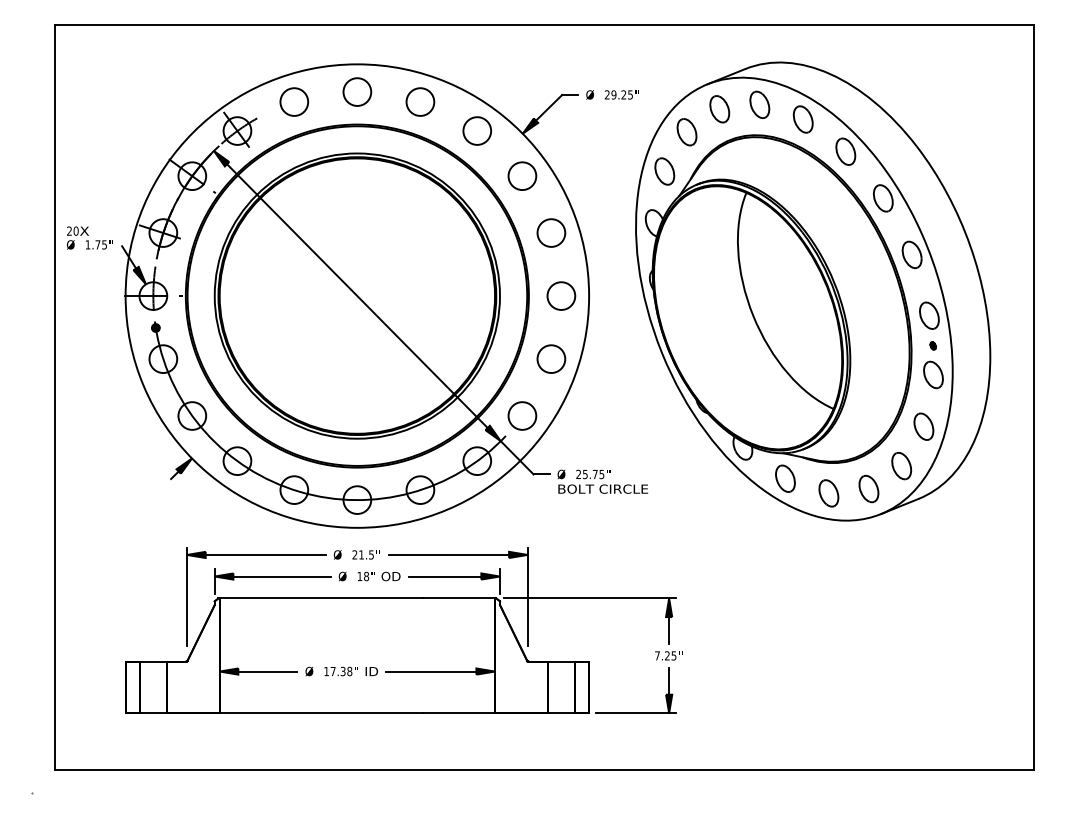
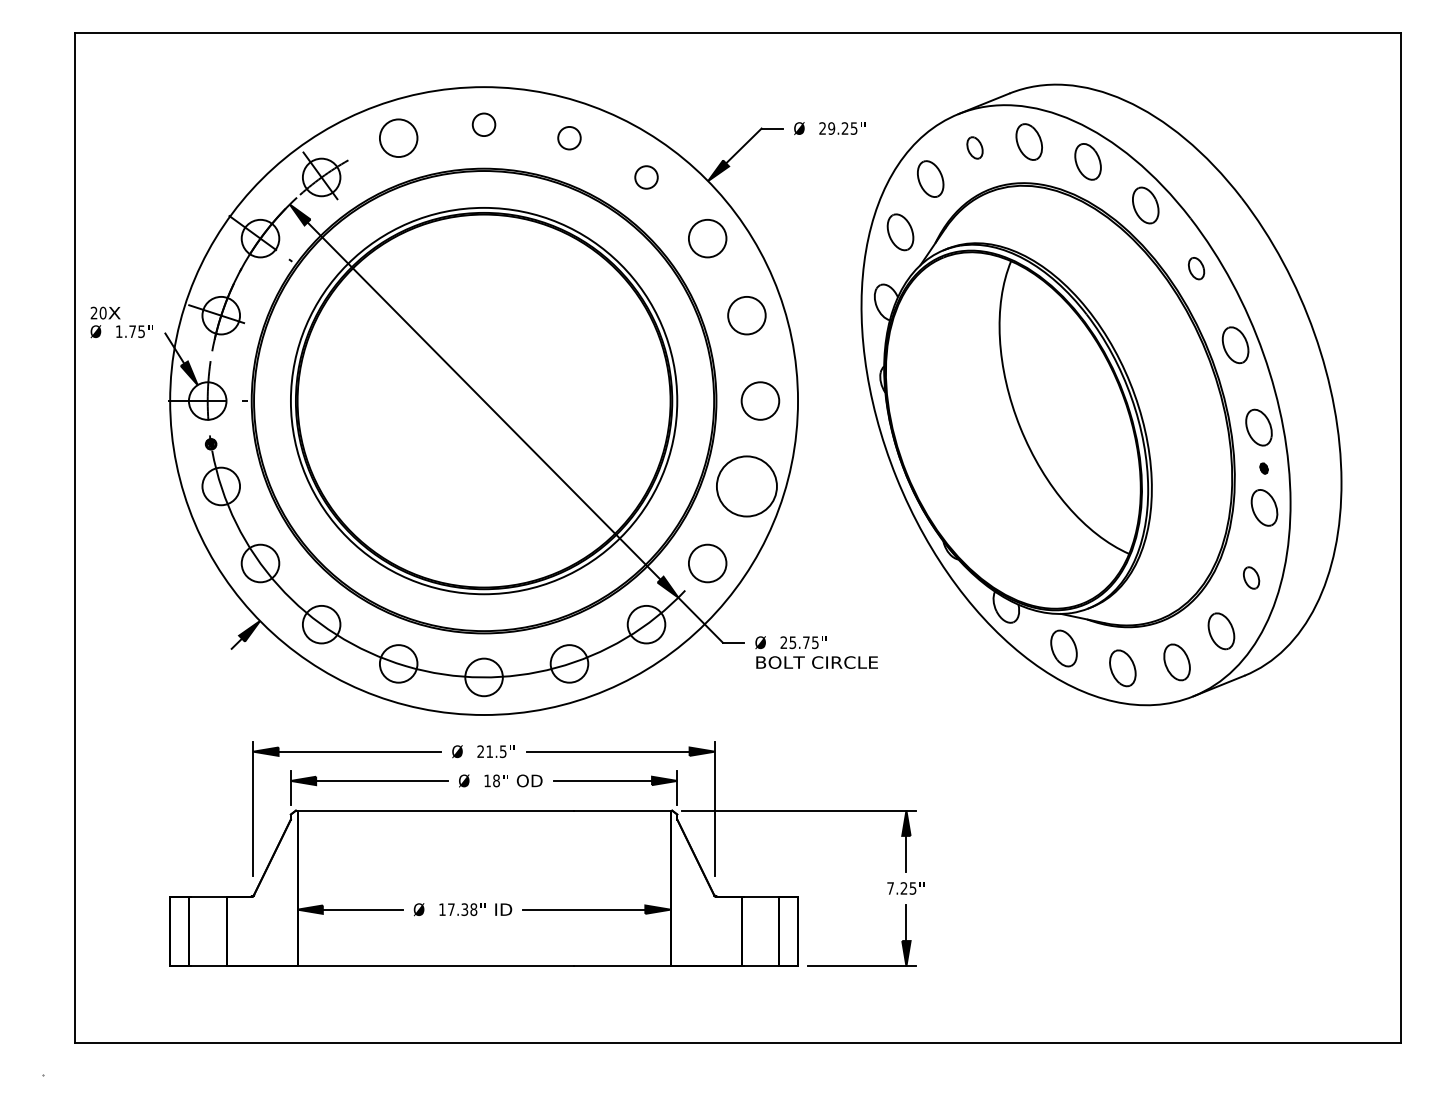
circle: (356, 91) -> (483, 124), size x0.6
circle: (420, 102) -> (569, 138), size x0.6
part: (719, 108) -> (974, 147), size x0.6
circle: (477, 131) -> (646, 177), size x0.6
part: (883, 198) -> (1196, 268), size x0.6
circle: (551, 359) -> (746, 486), size x1.6
part: (923, 426) -> (1251, 577), size x0.6

